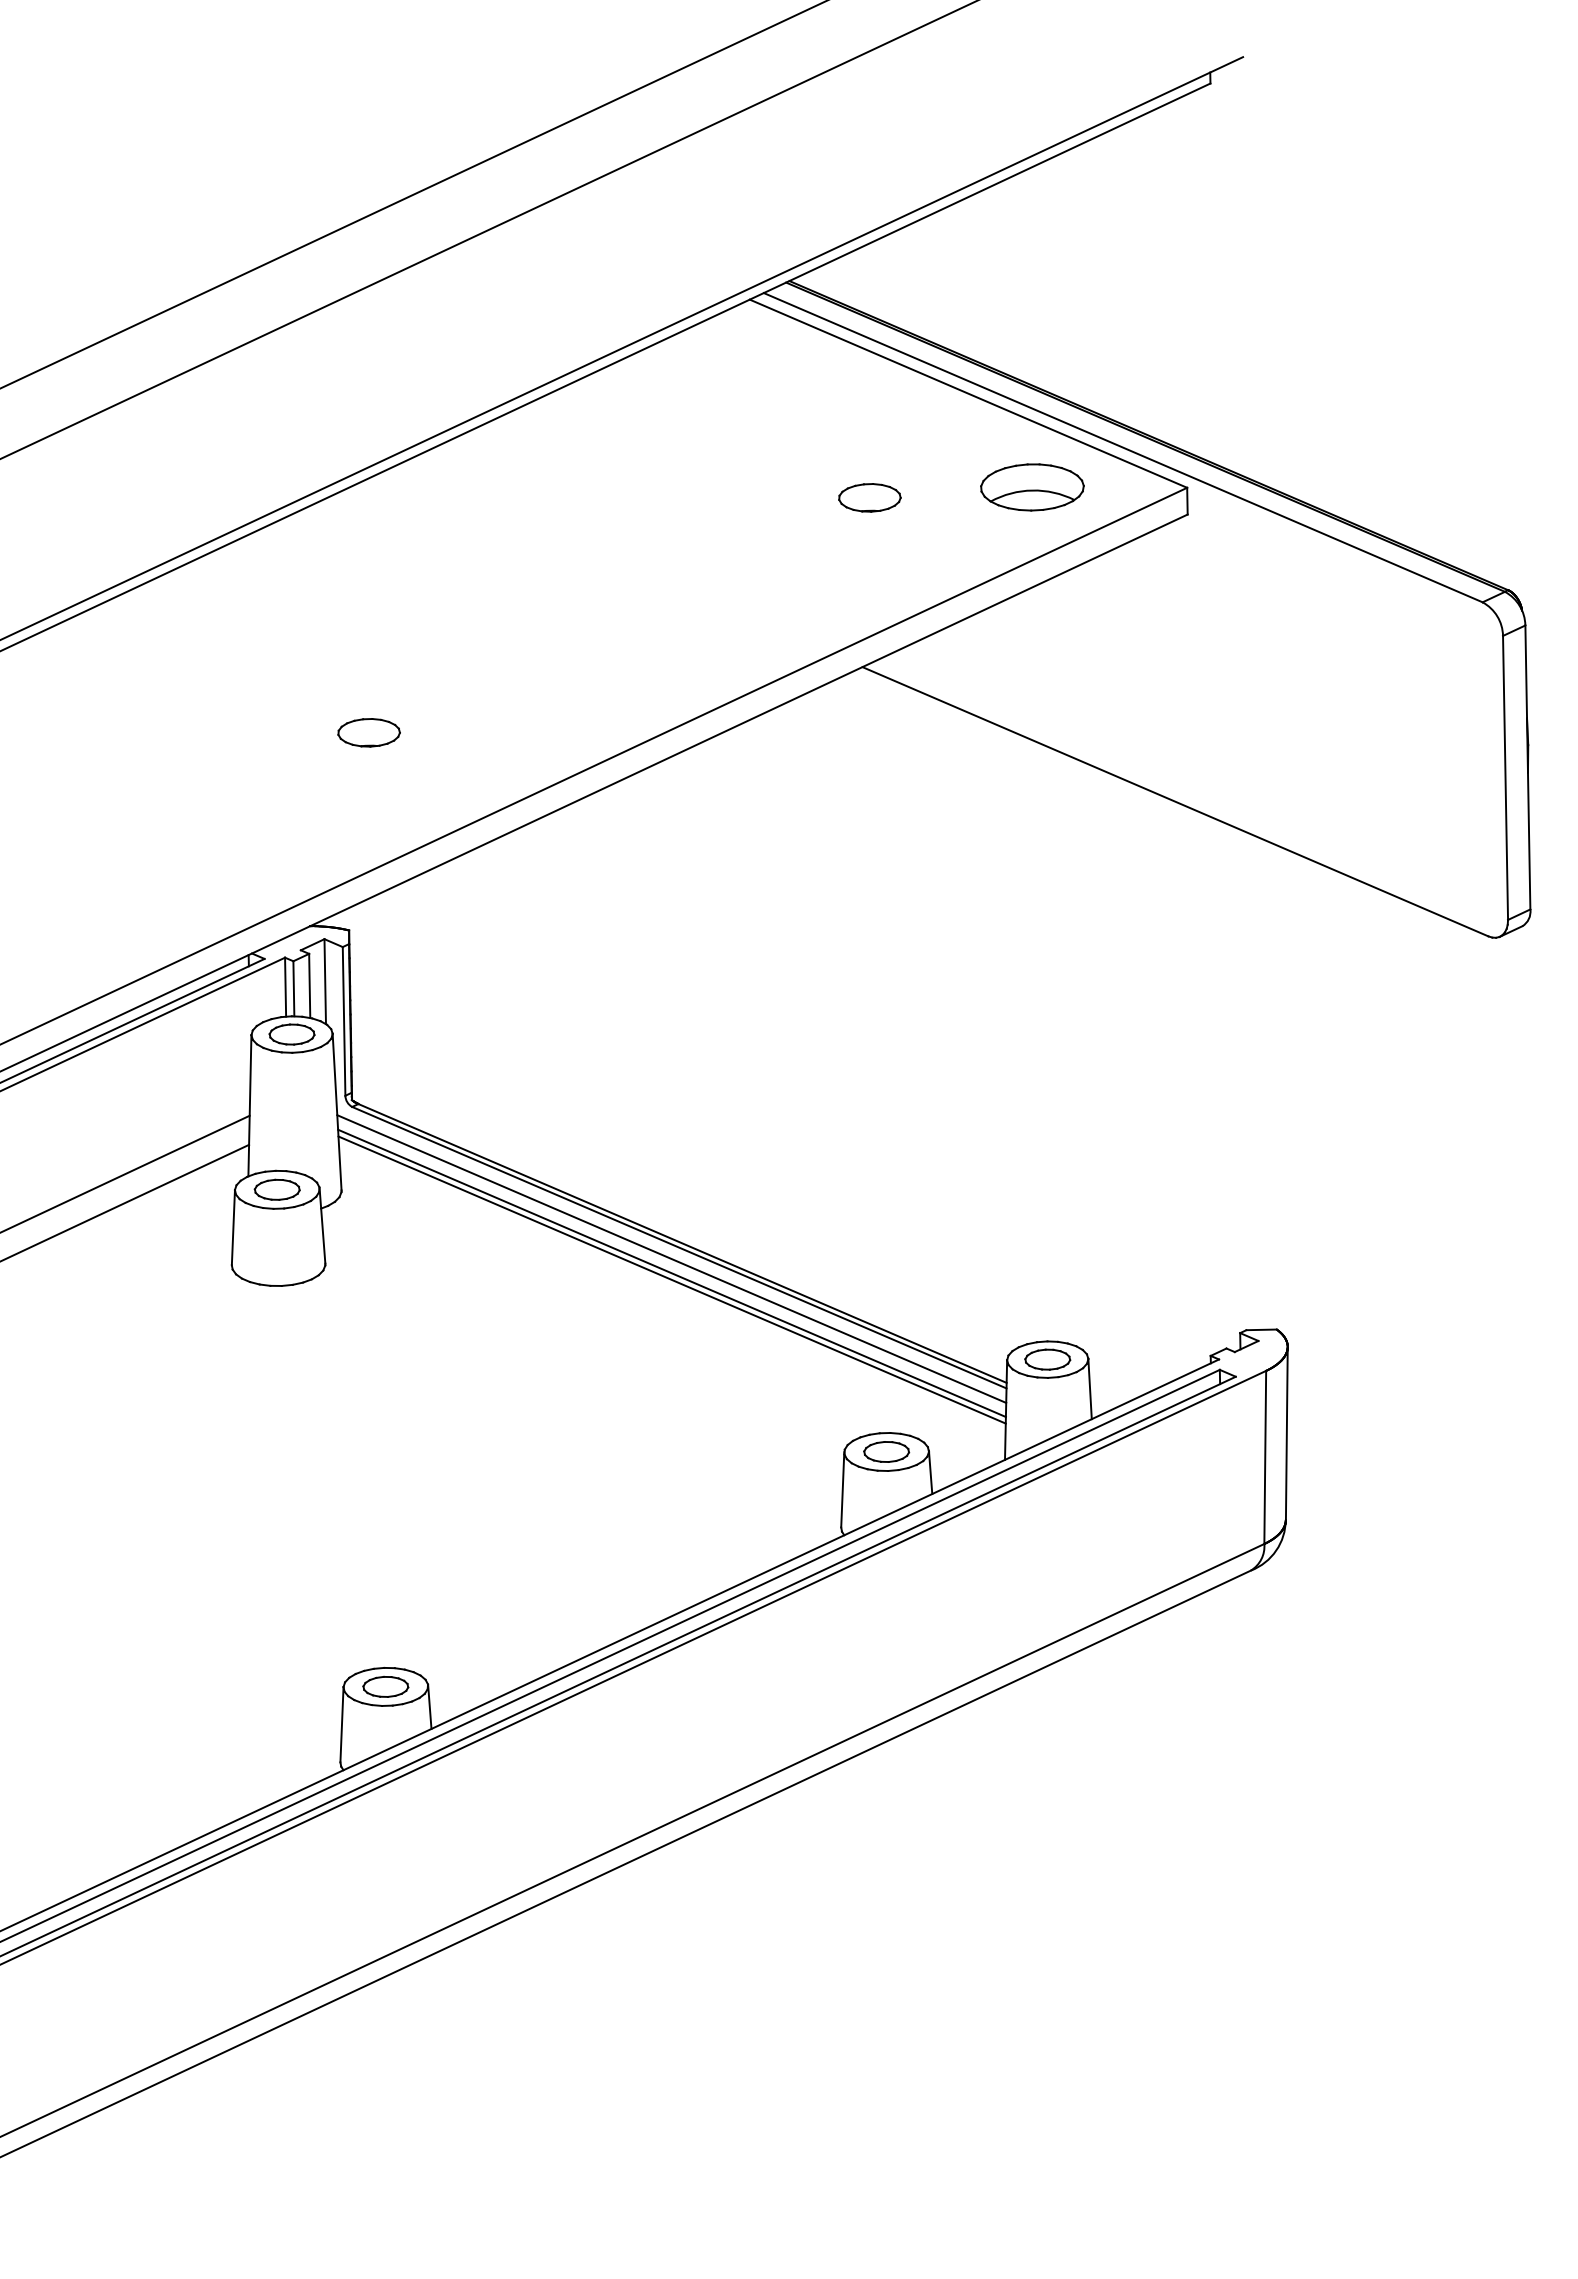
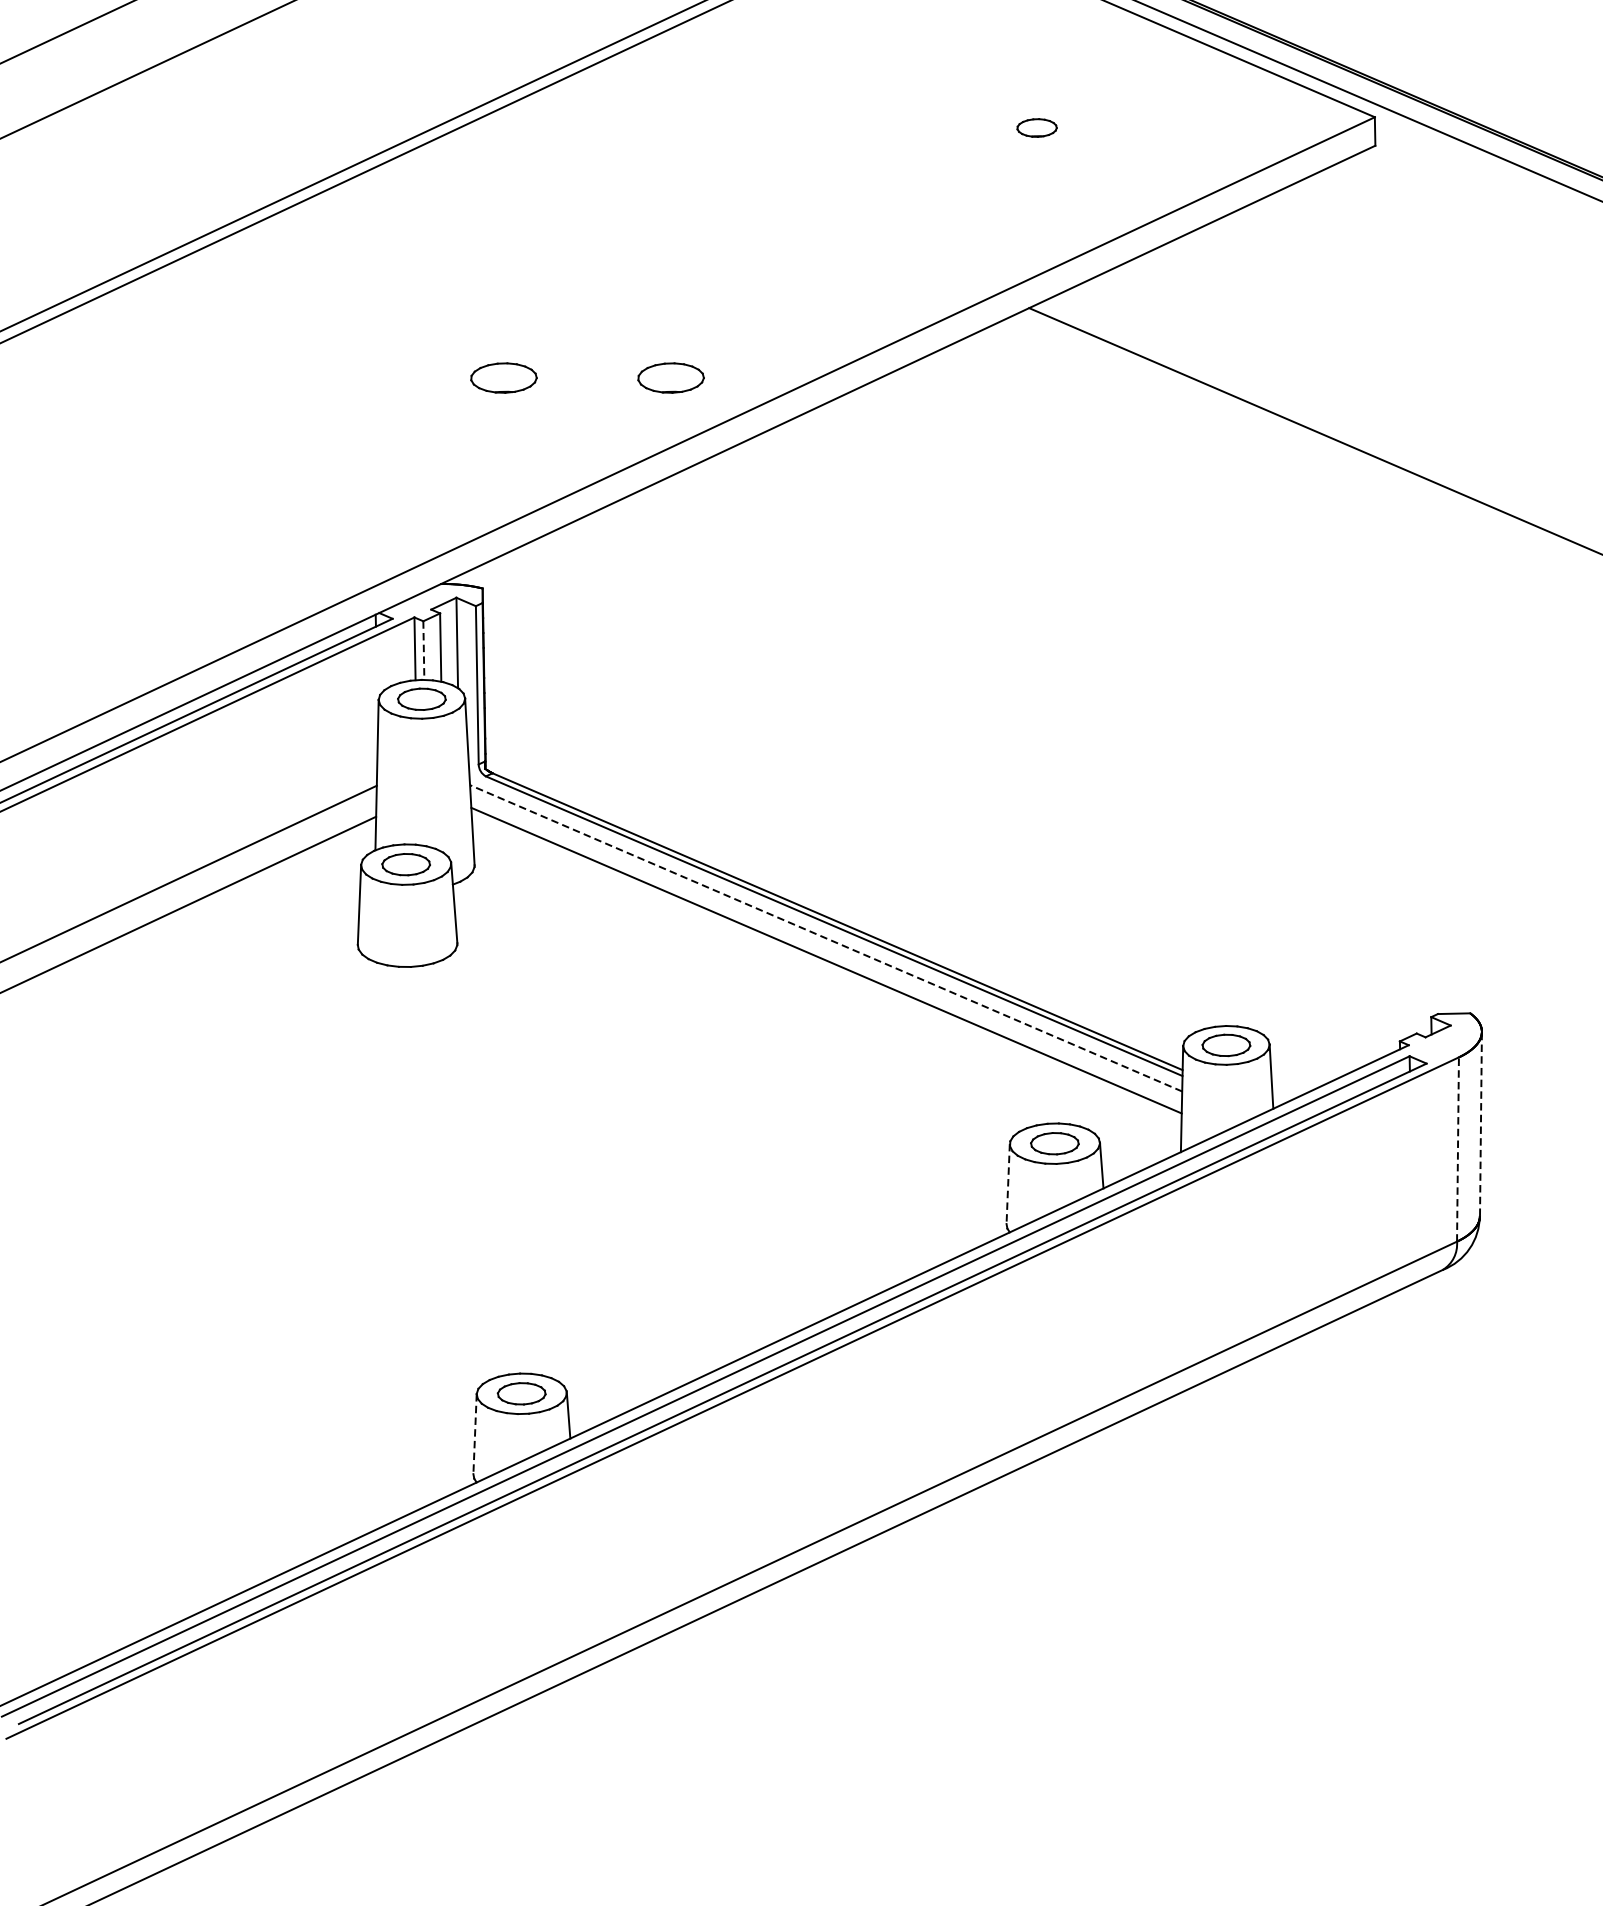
part: (1032, 487) -> (1210, 116), removed
part: (869, 497) -> (1036, 127), size x0.6
part: (525, 732) -> (670, 377), added
line: (293, 988) -> (423, 650), solid -> dashed
line: (671, 1258) -> (825, 937), solid -> dashed
line: (671, 1273) -> (825, 953), removed
line: (1286, 1432) -> (1480, 1122), solid -> dashed
line: (1265, 1457) -> (1458, 1149), solid -> dashed
line: (842, 1489) -> (1007, 1183), solid -> dashed
line: (341, 1724) -> (474, 1433), solid -> dashed

